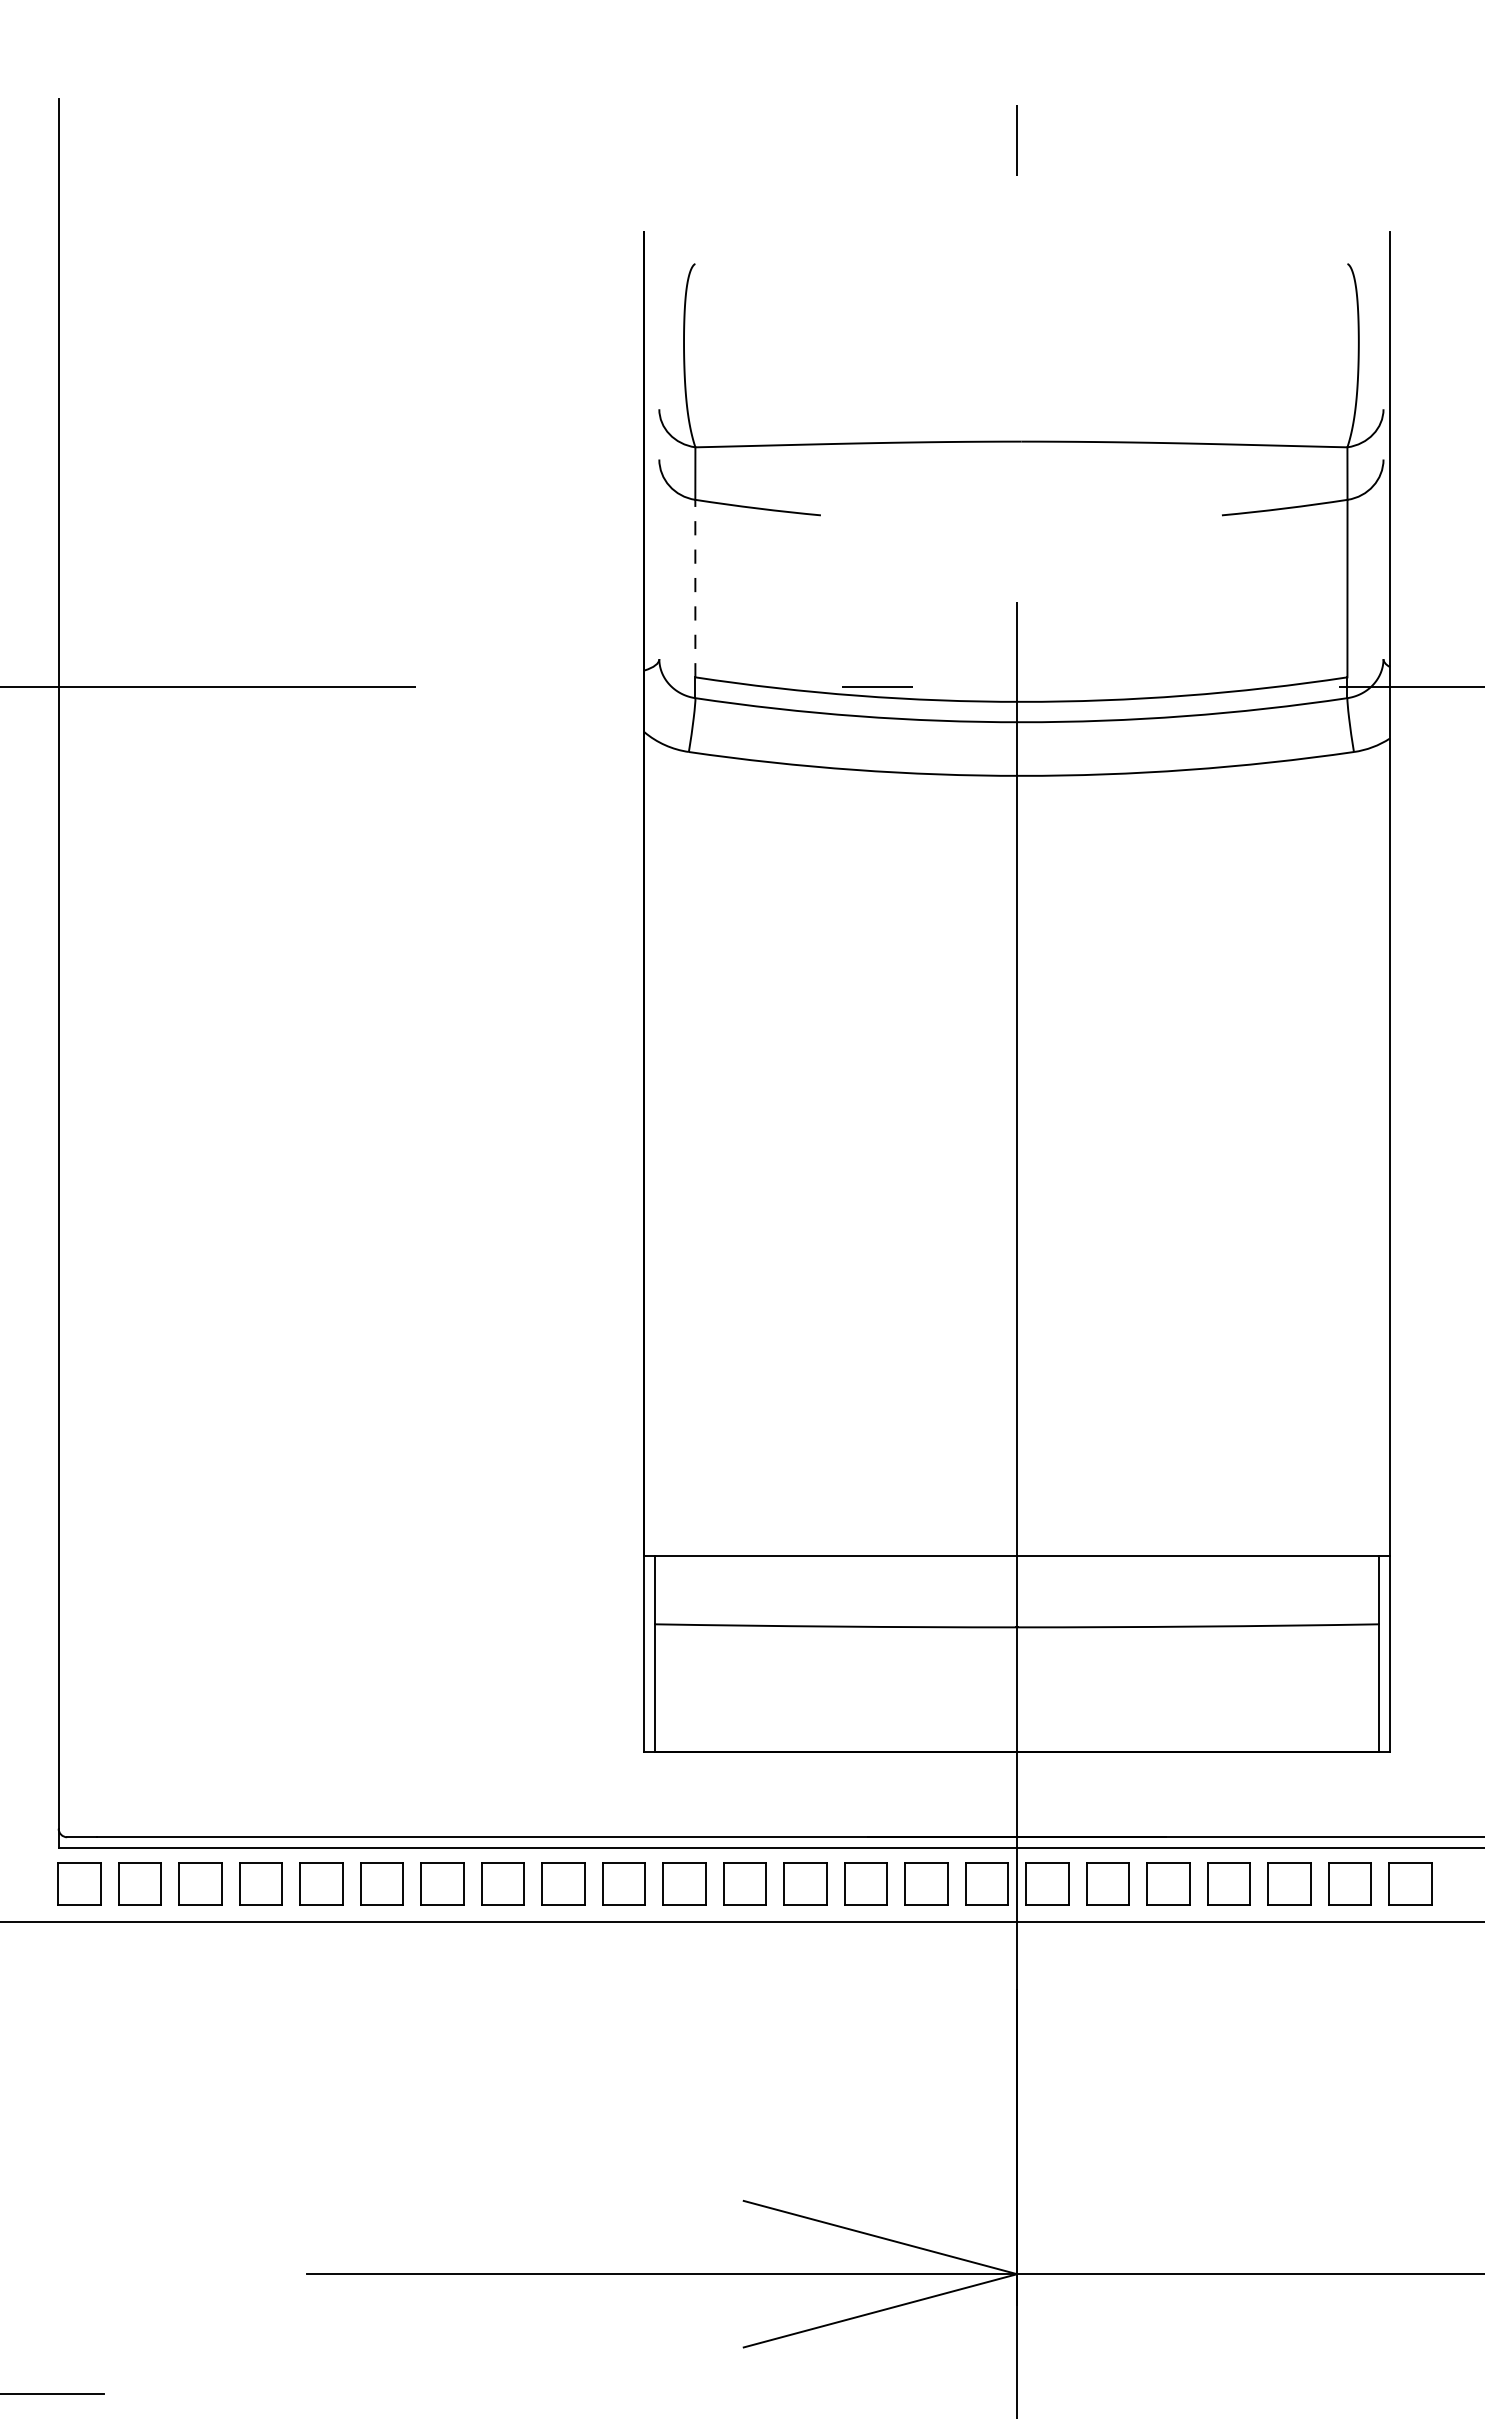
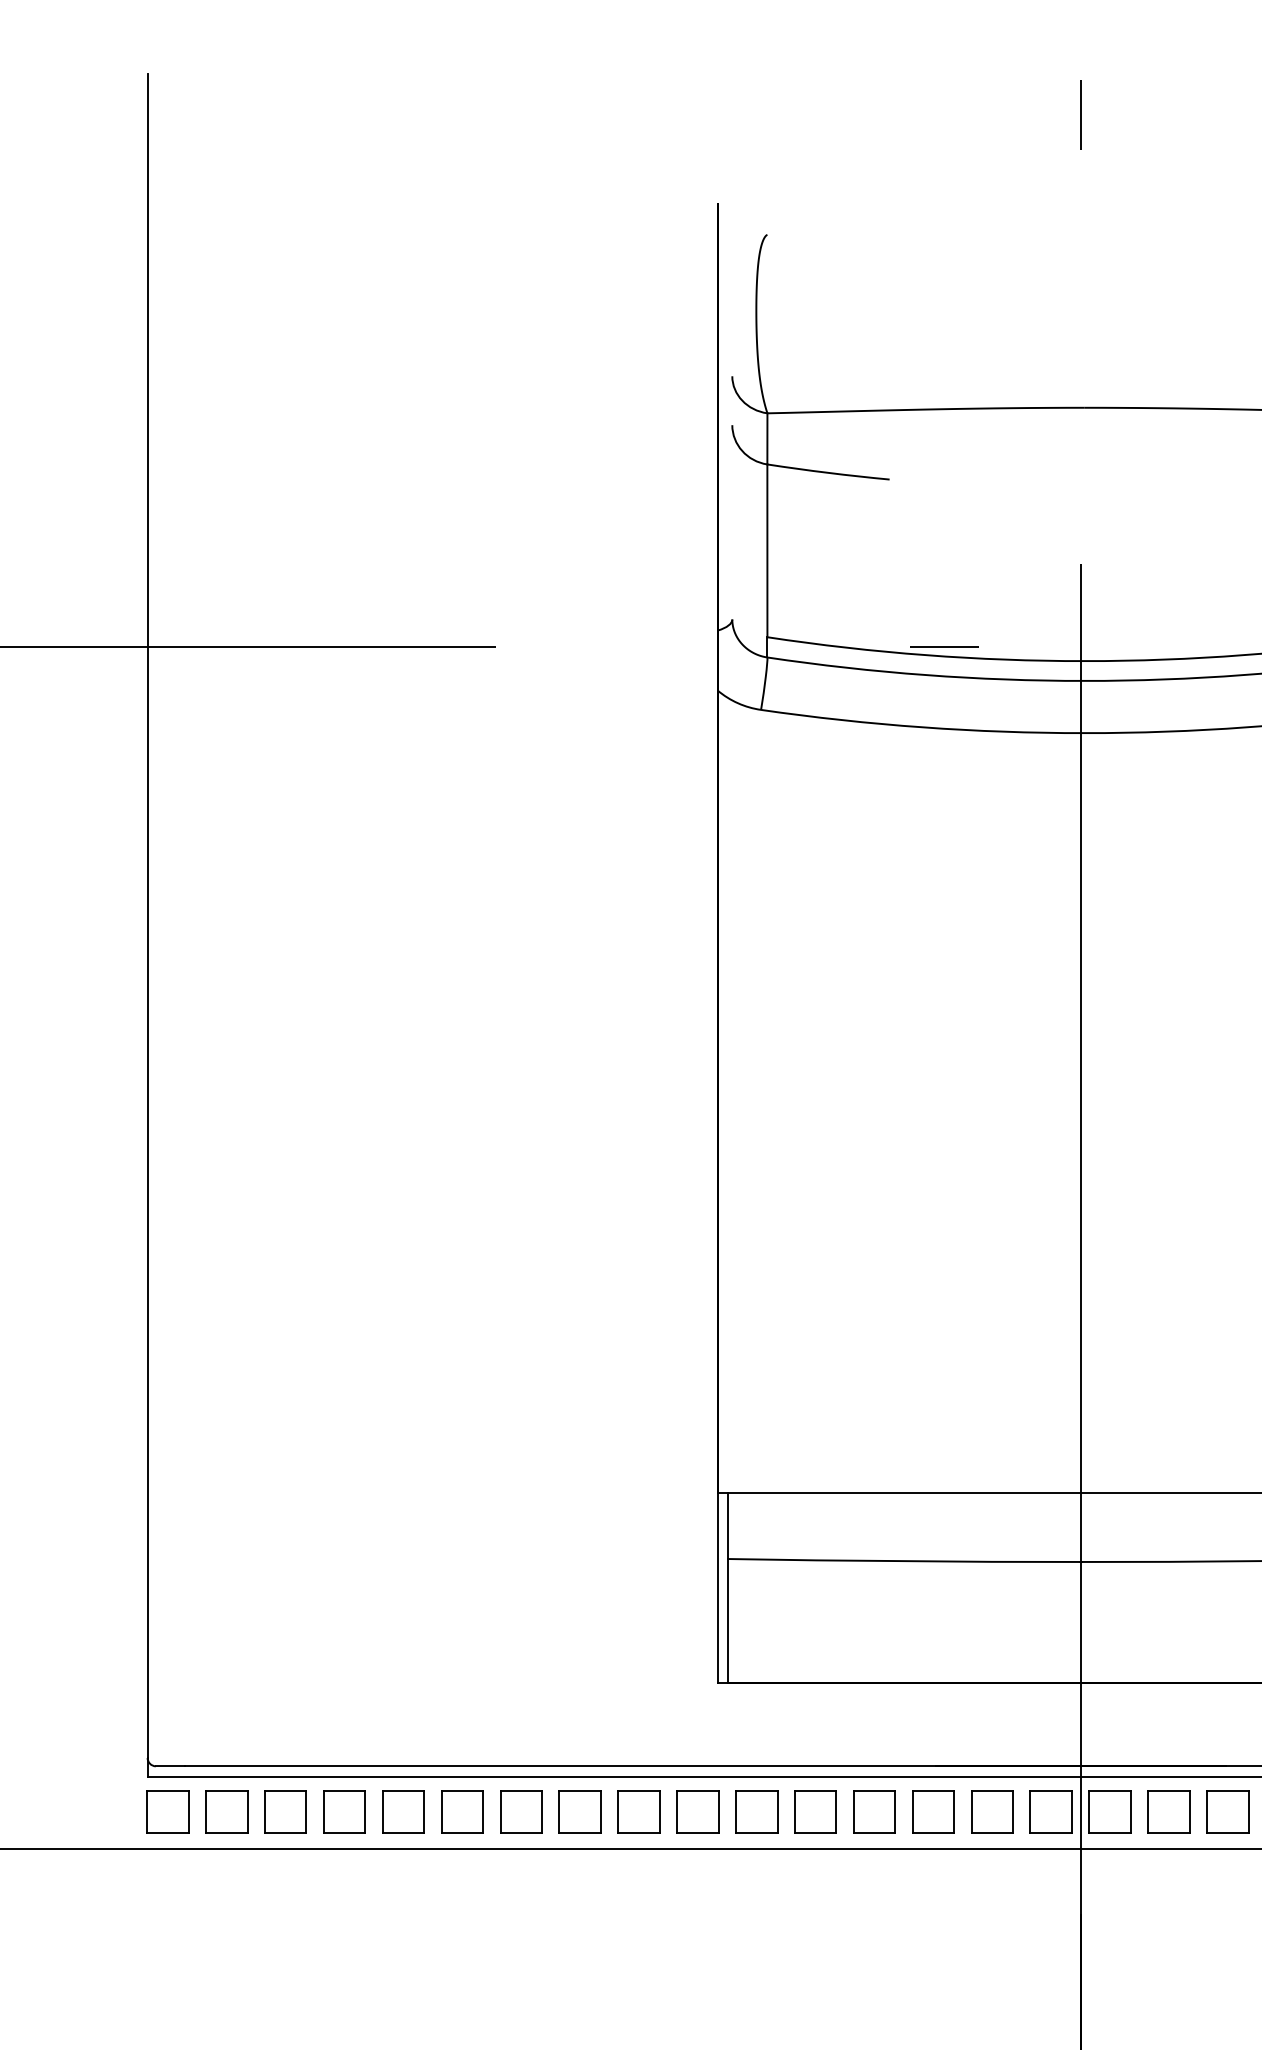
line: (695, 588) -> (767, 550), dashed -> solid

